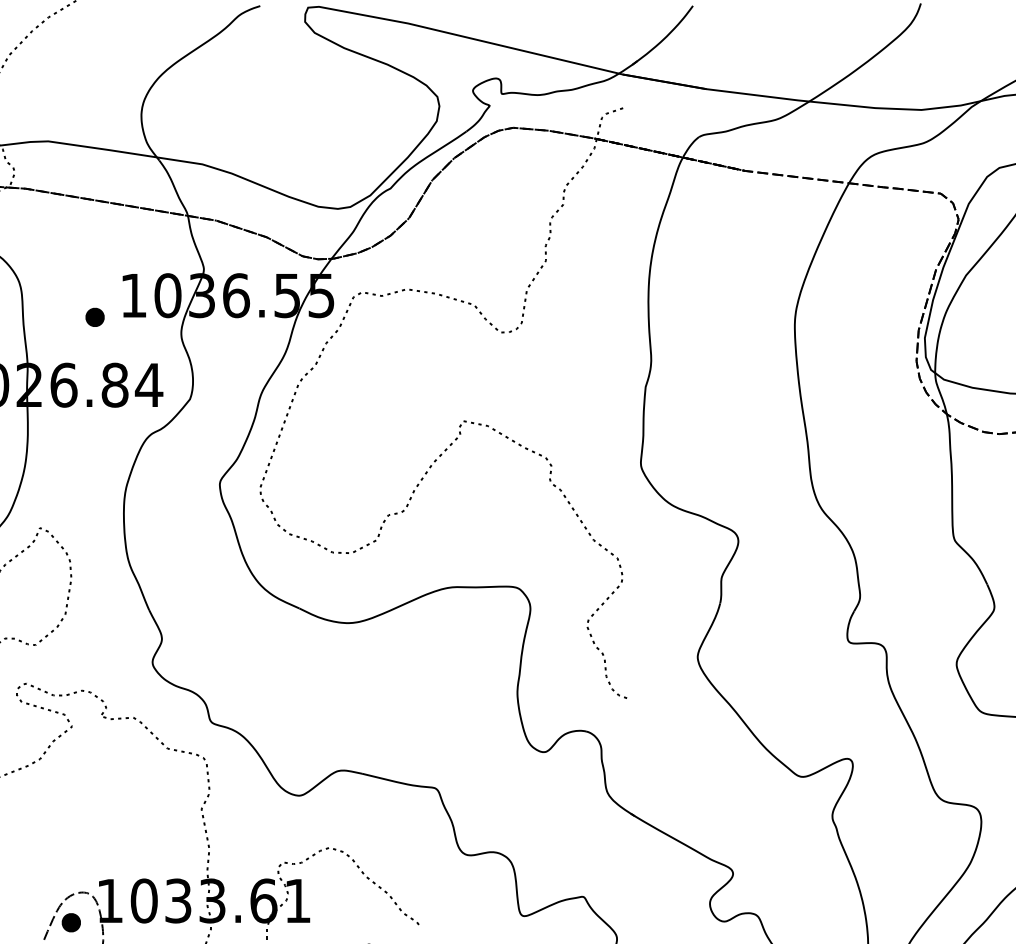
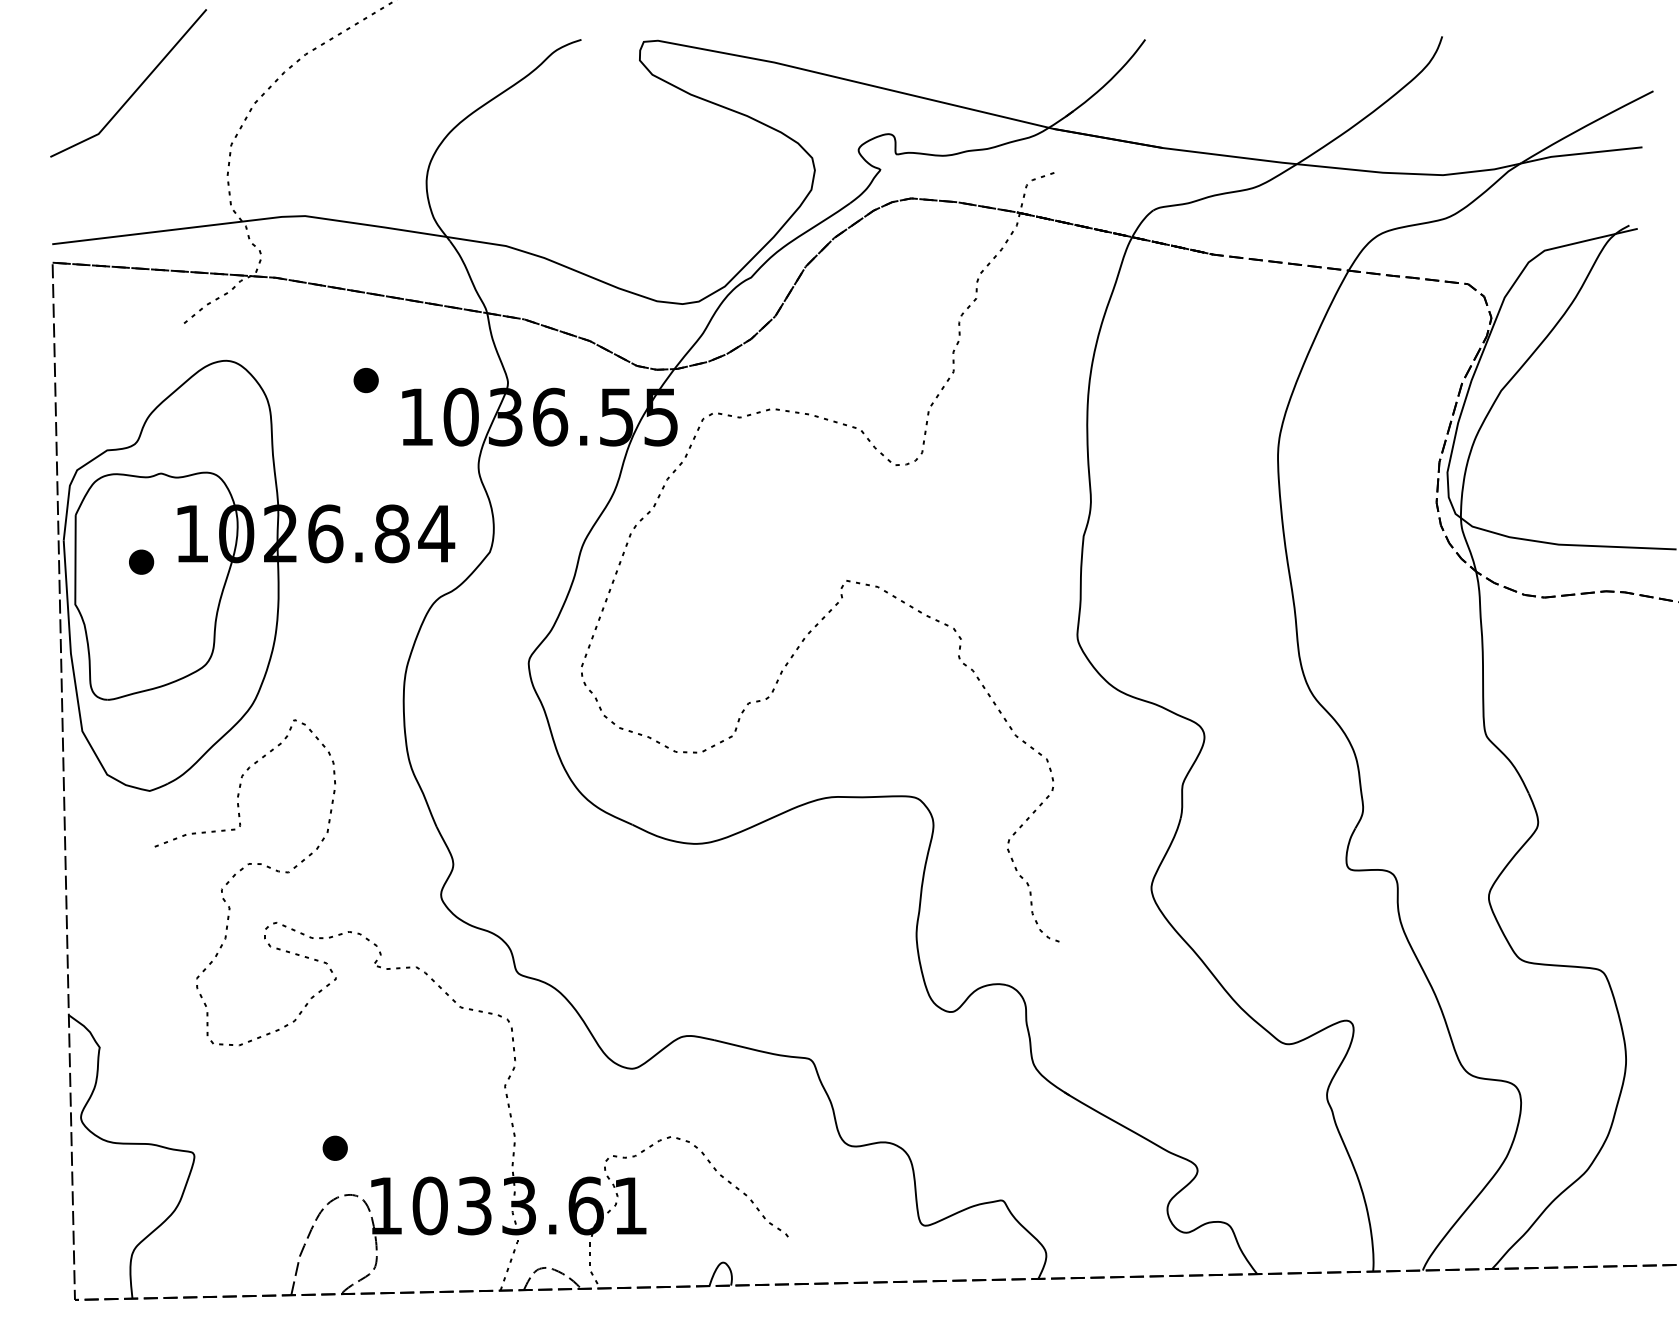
part: (94, 317) -> (365, 380), moved
part: (70, 922) -> (334, 1147), moved

